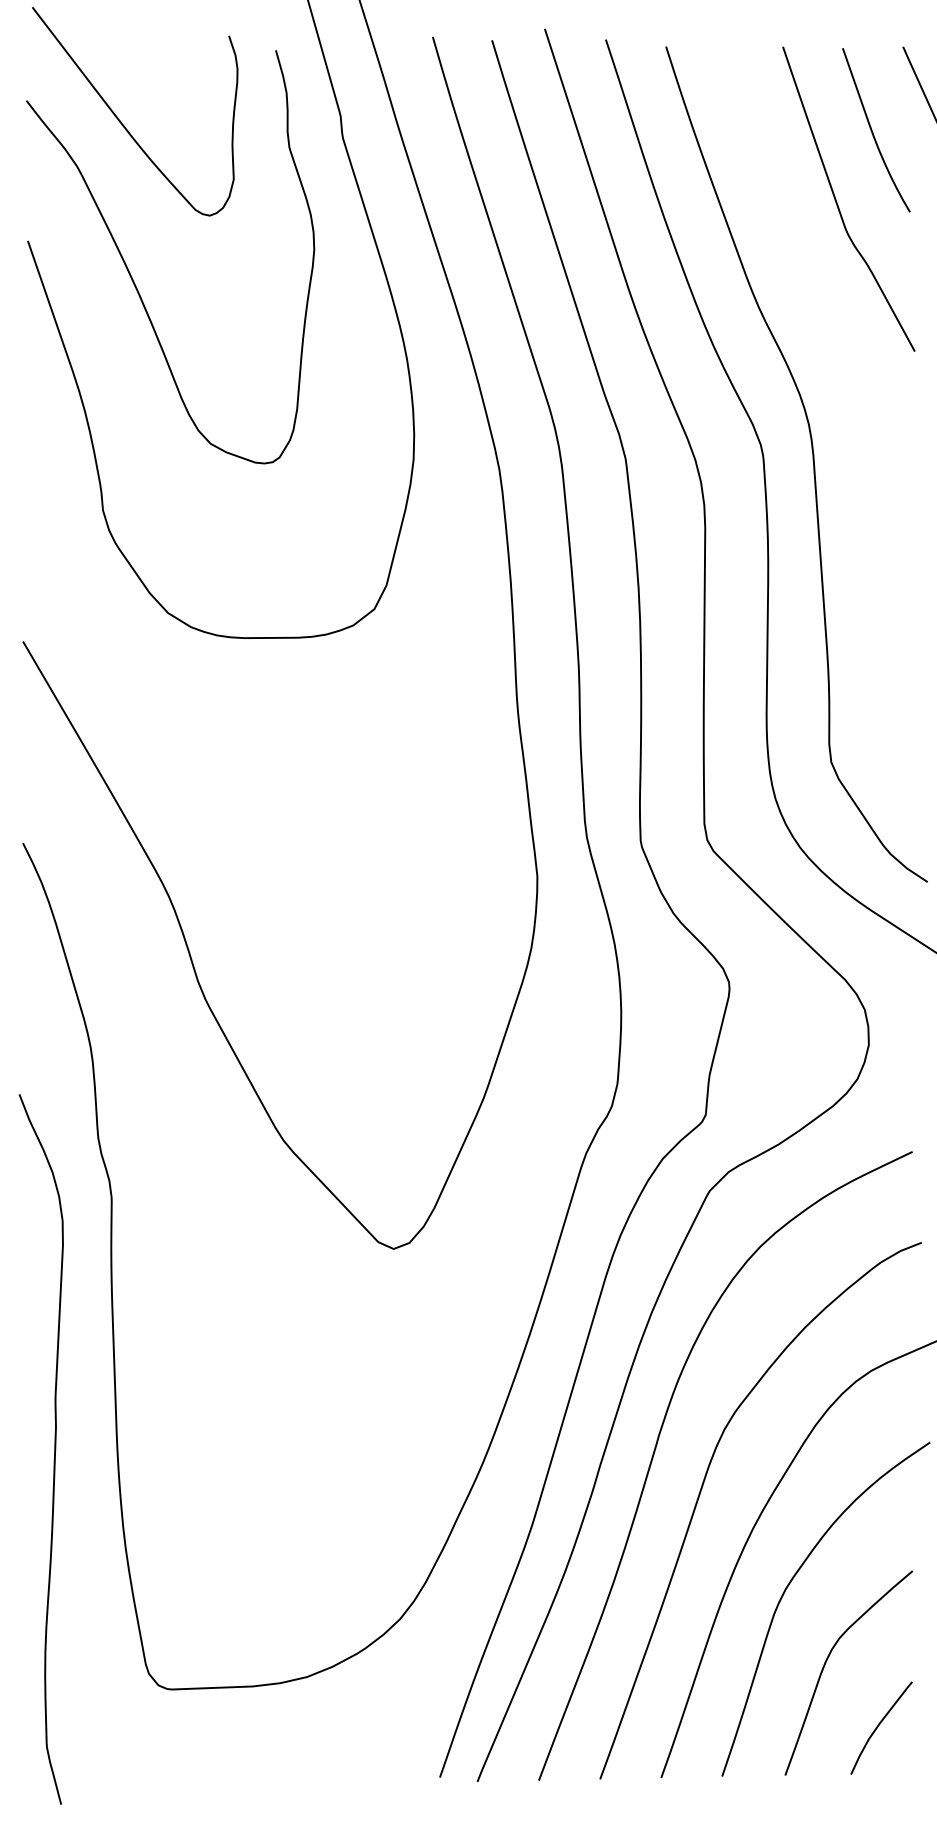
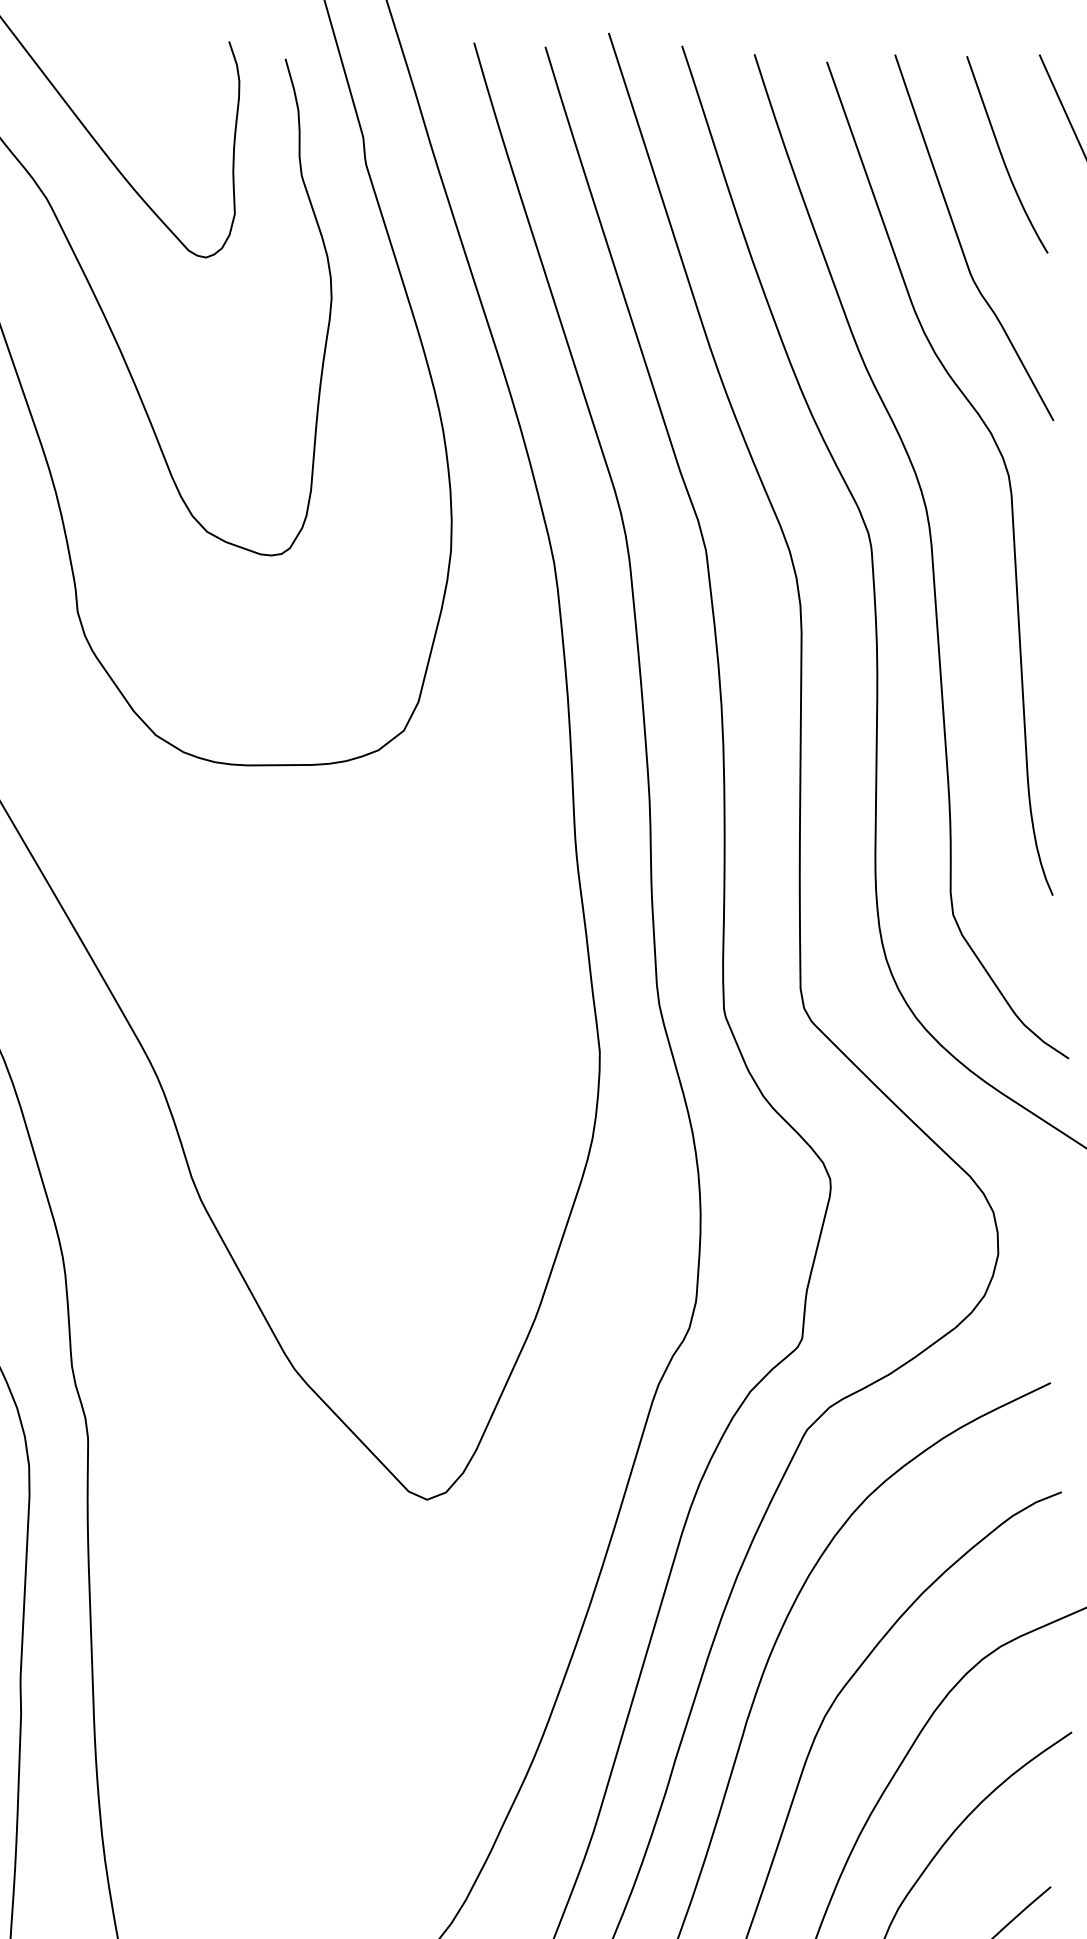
curve: (867, 374) -> (996, 448), added

